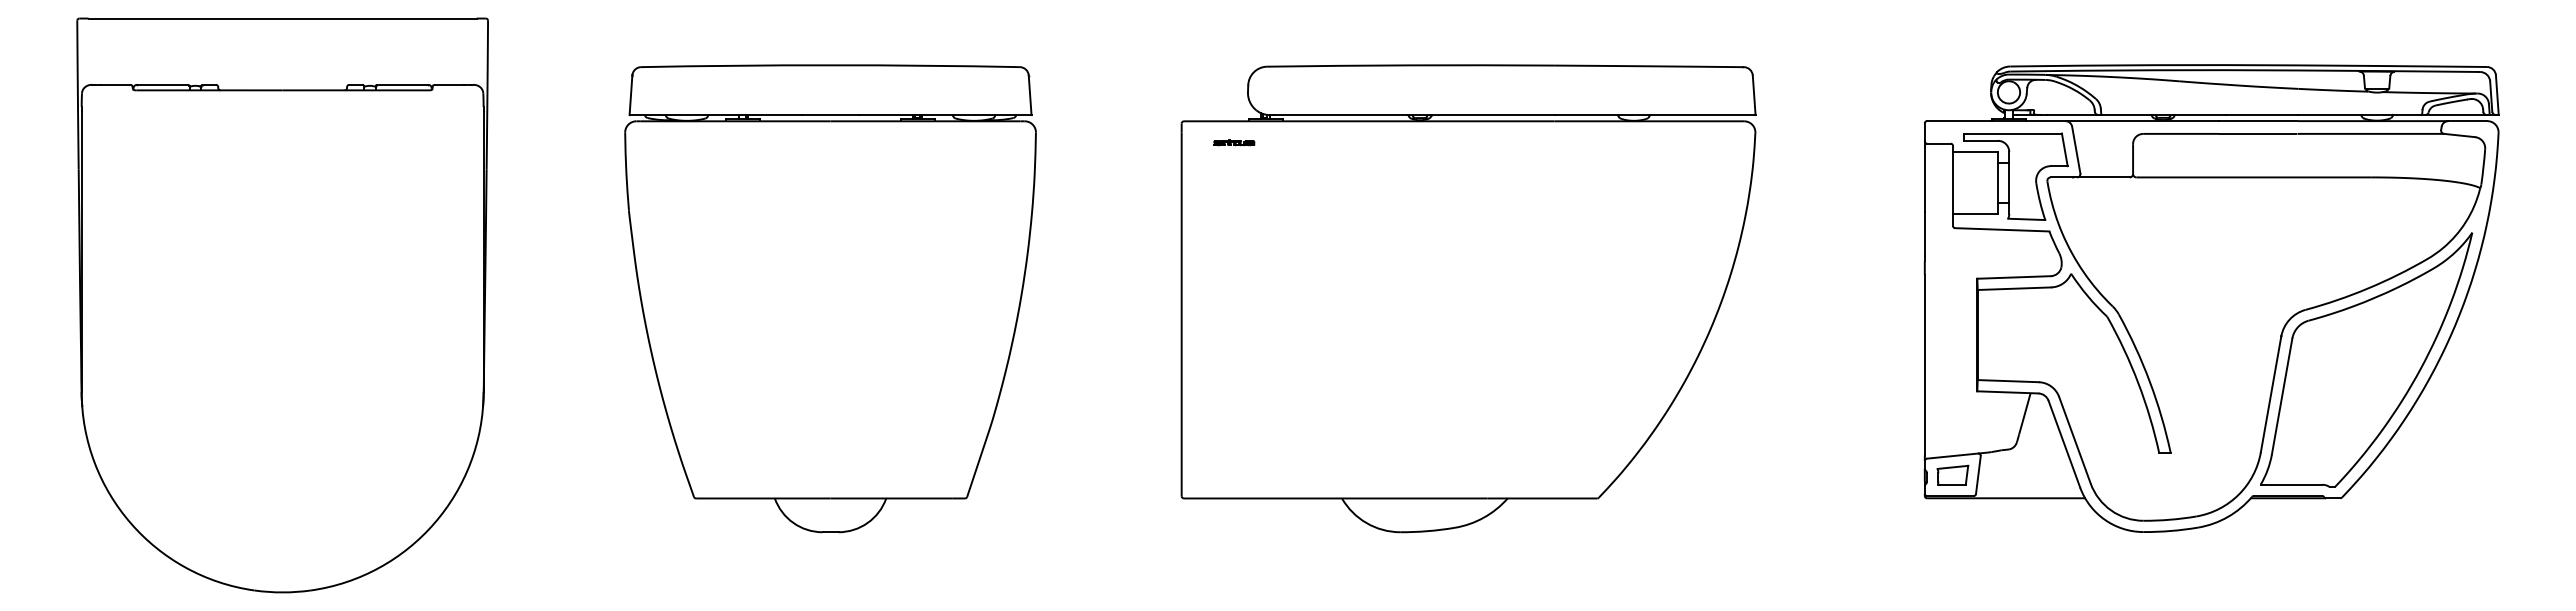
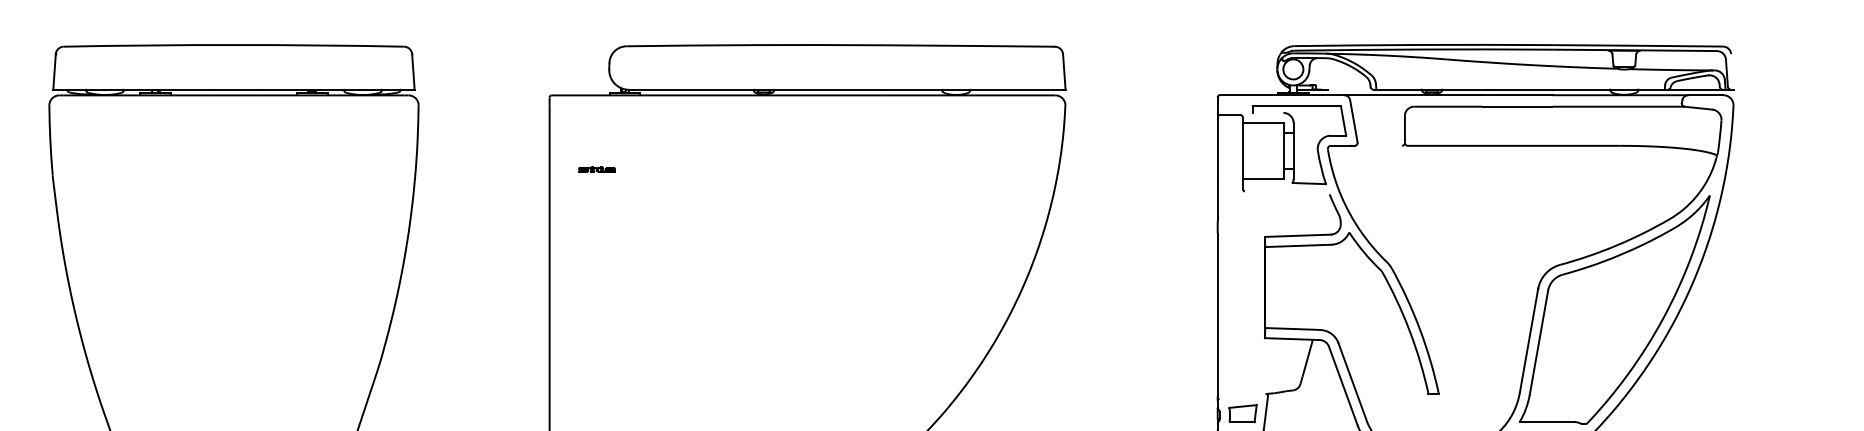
line: (2496, 94) -> (1731, 71), removed
line: (2072, 114) -> (1350, 89), removed
line: (1980, 140) -> (1267, 112), removed
part: (1234, 142) -> (597, 169), moved
line: (2103, 177) -> (1378, 145), removed
line: (2002, 229) -> (1287, 192), removed
line: (1952, 455) -> (1242, 395), removed

